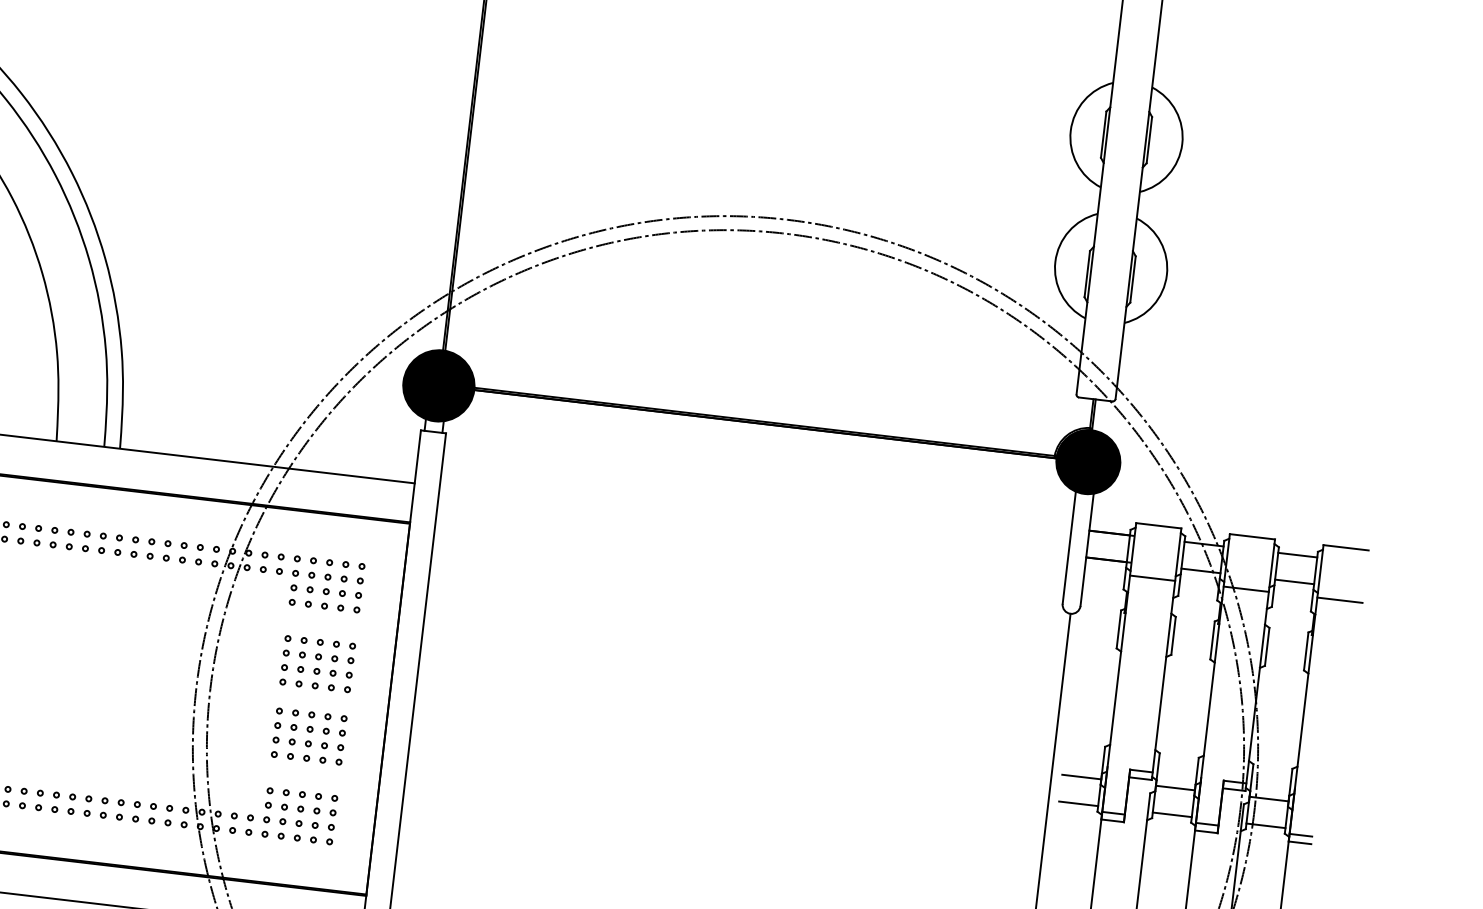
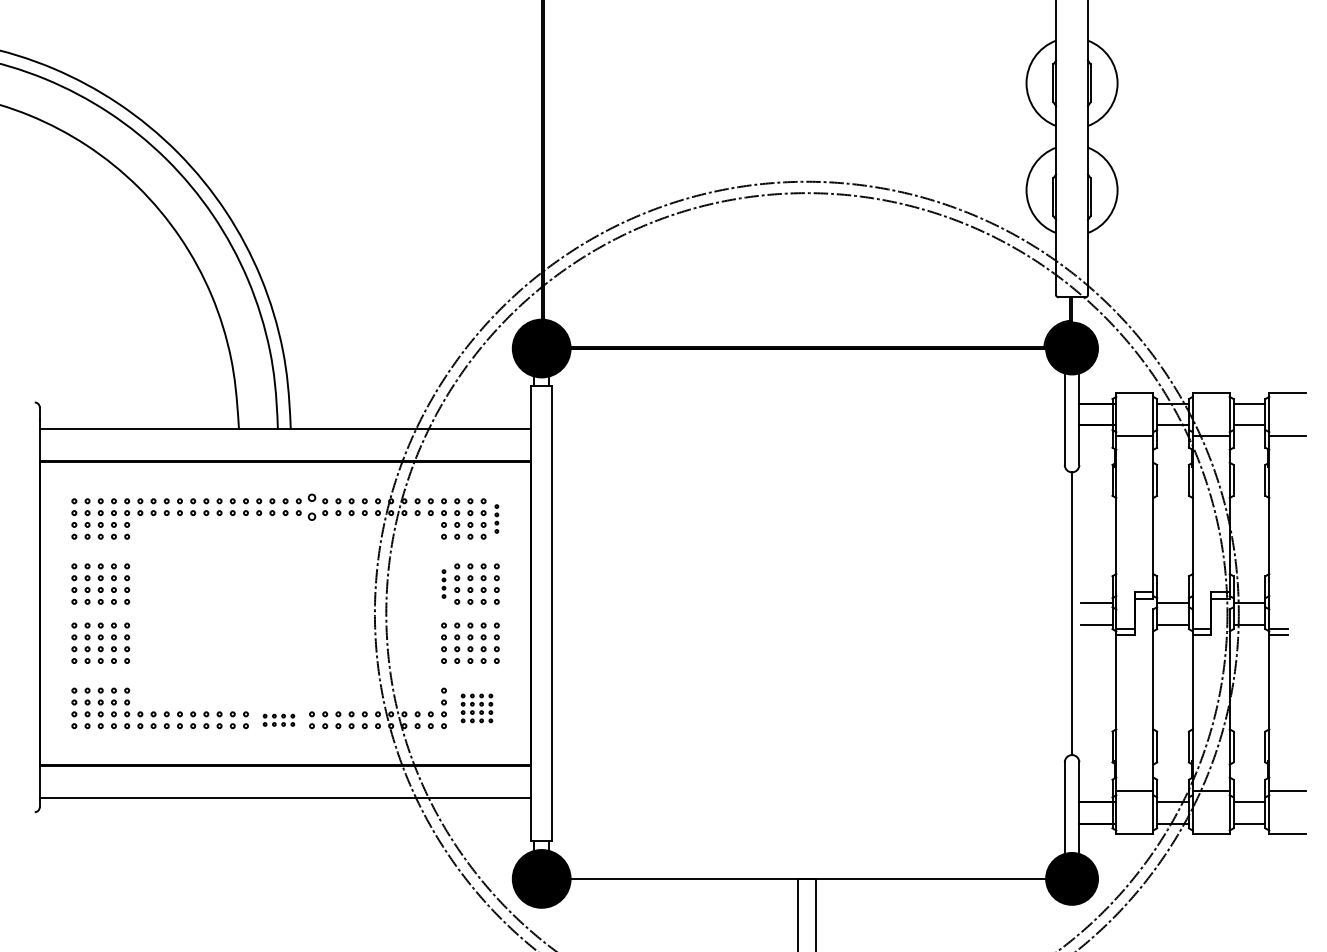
part: (134, 546) -> (311, 506), size x1.6
part: (359, 587) -> (496, 518), size x0.7
part: (284, 659) -> (443, 583), size x0.7
part: (63, 803) -> (278, 720), size x0.7
part: (307, 817) -> (476, 708), size x0.7

